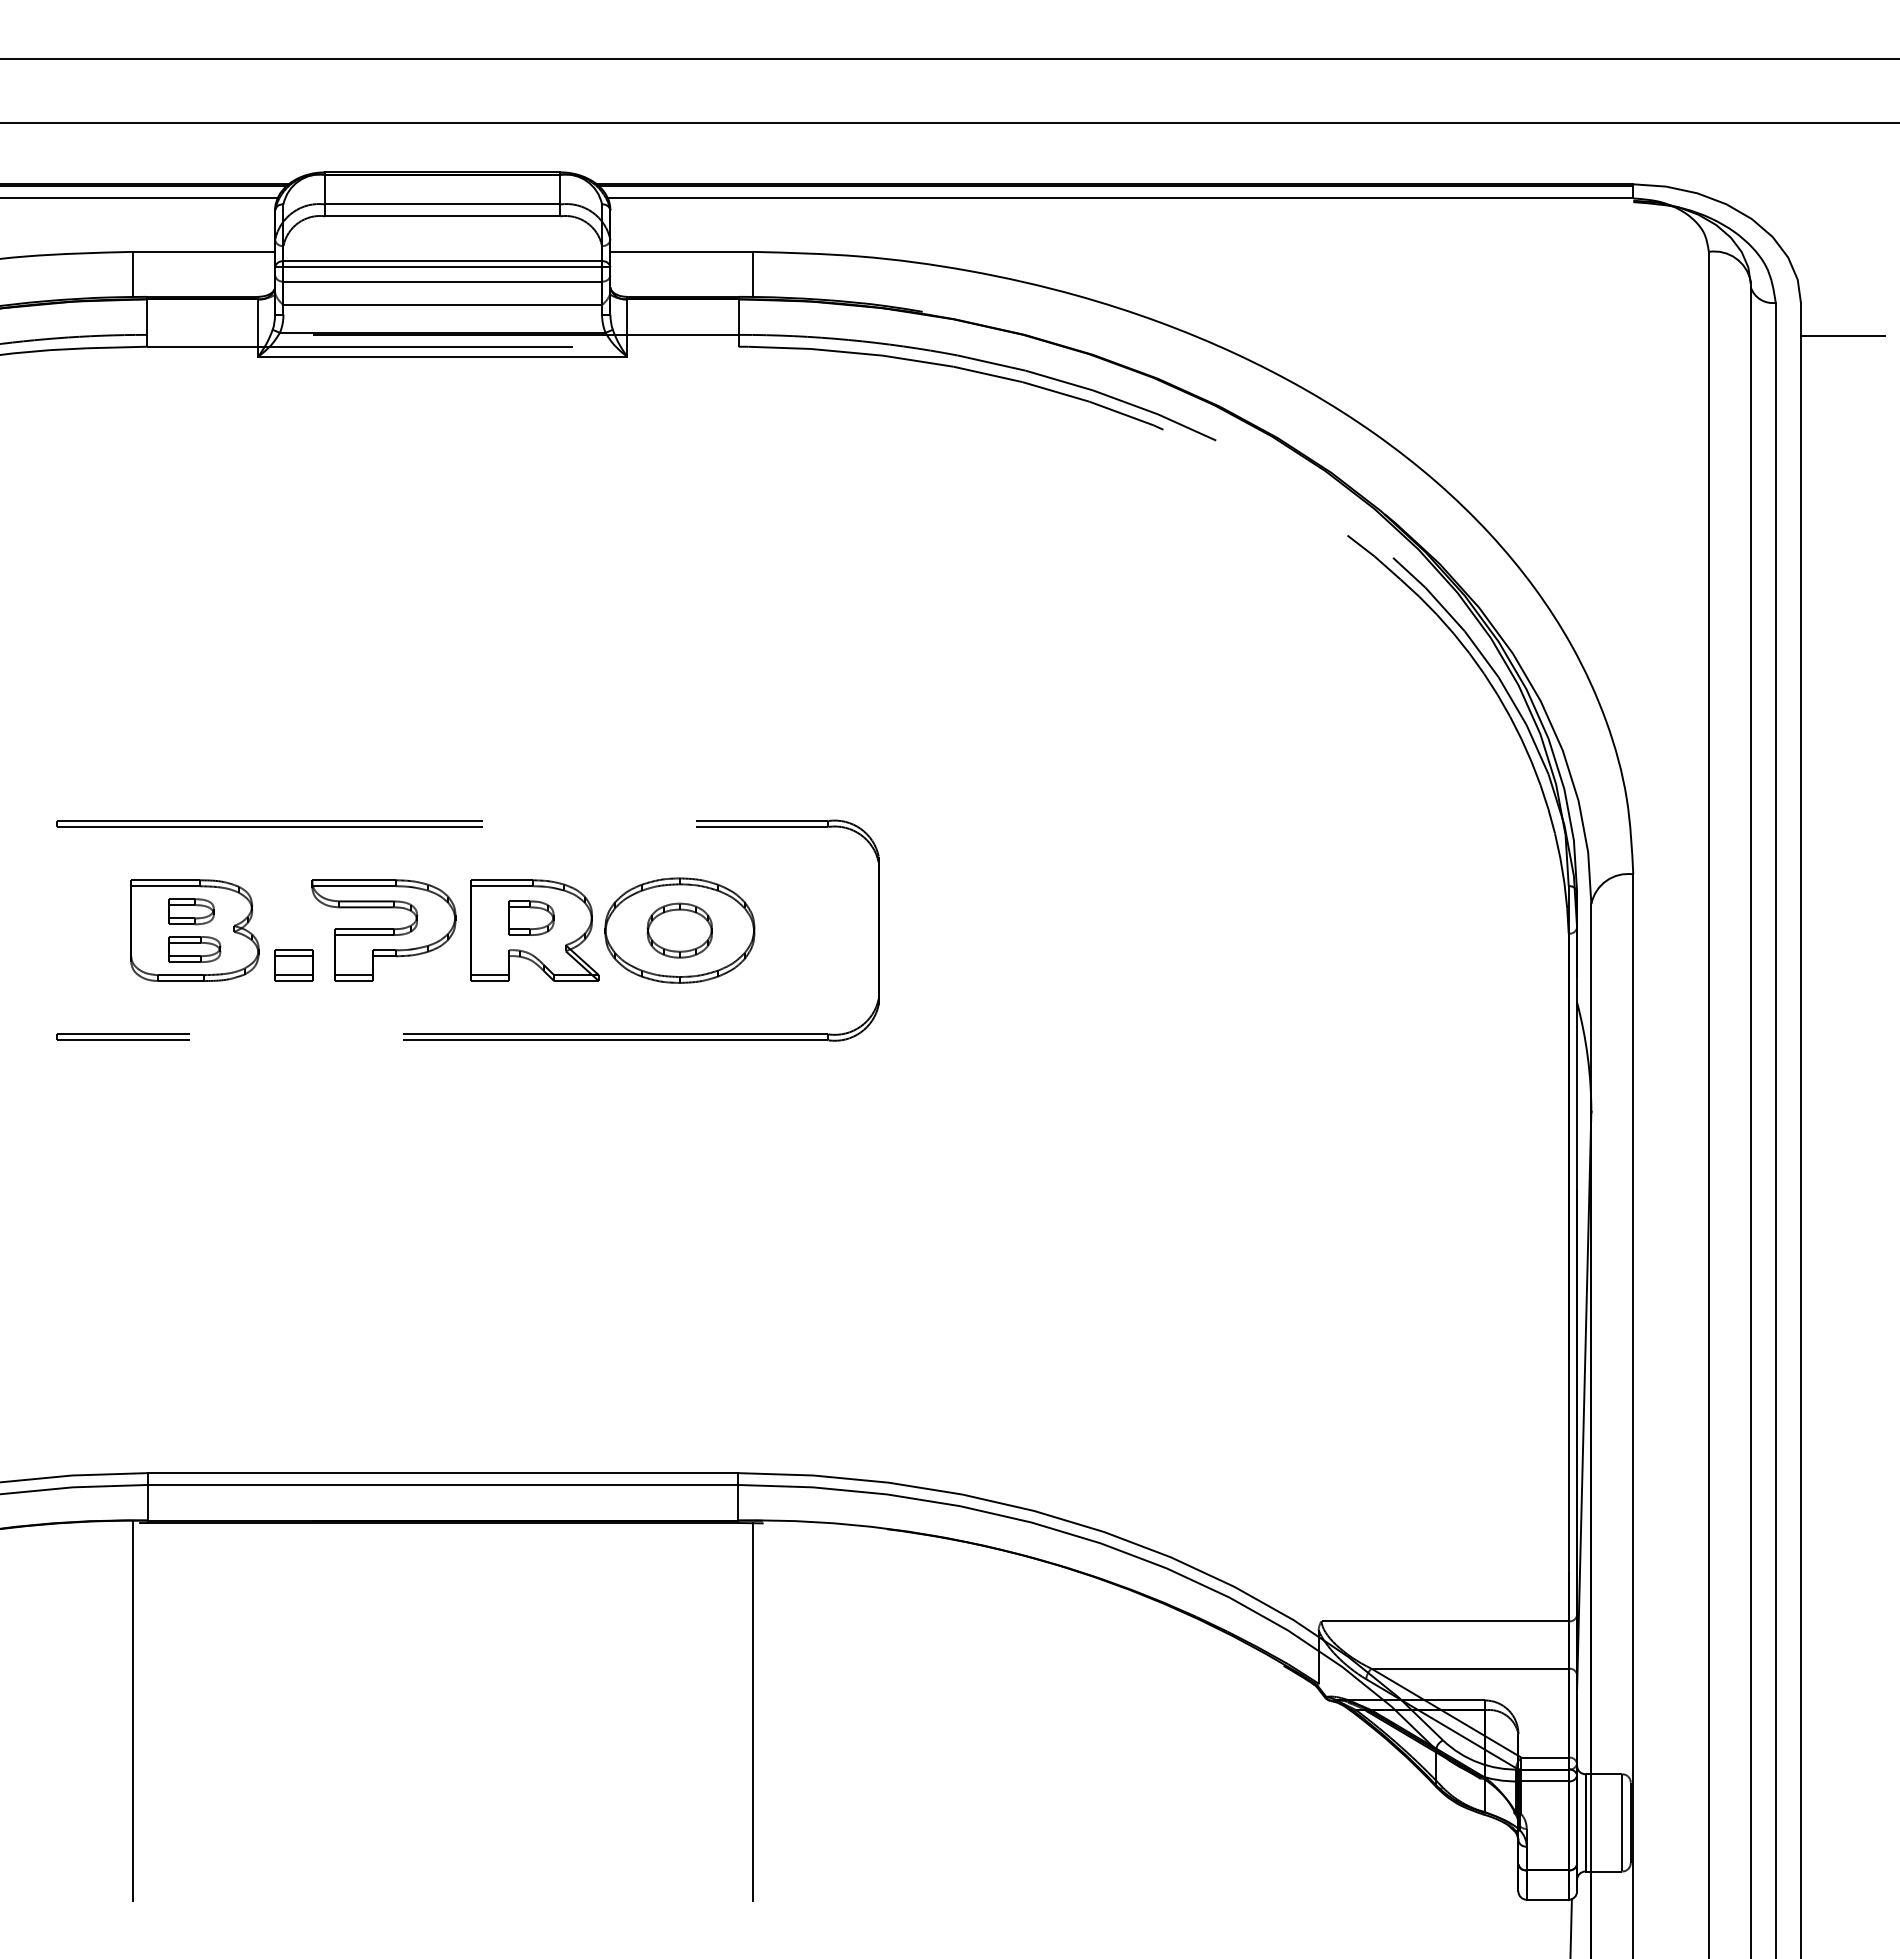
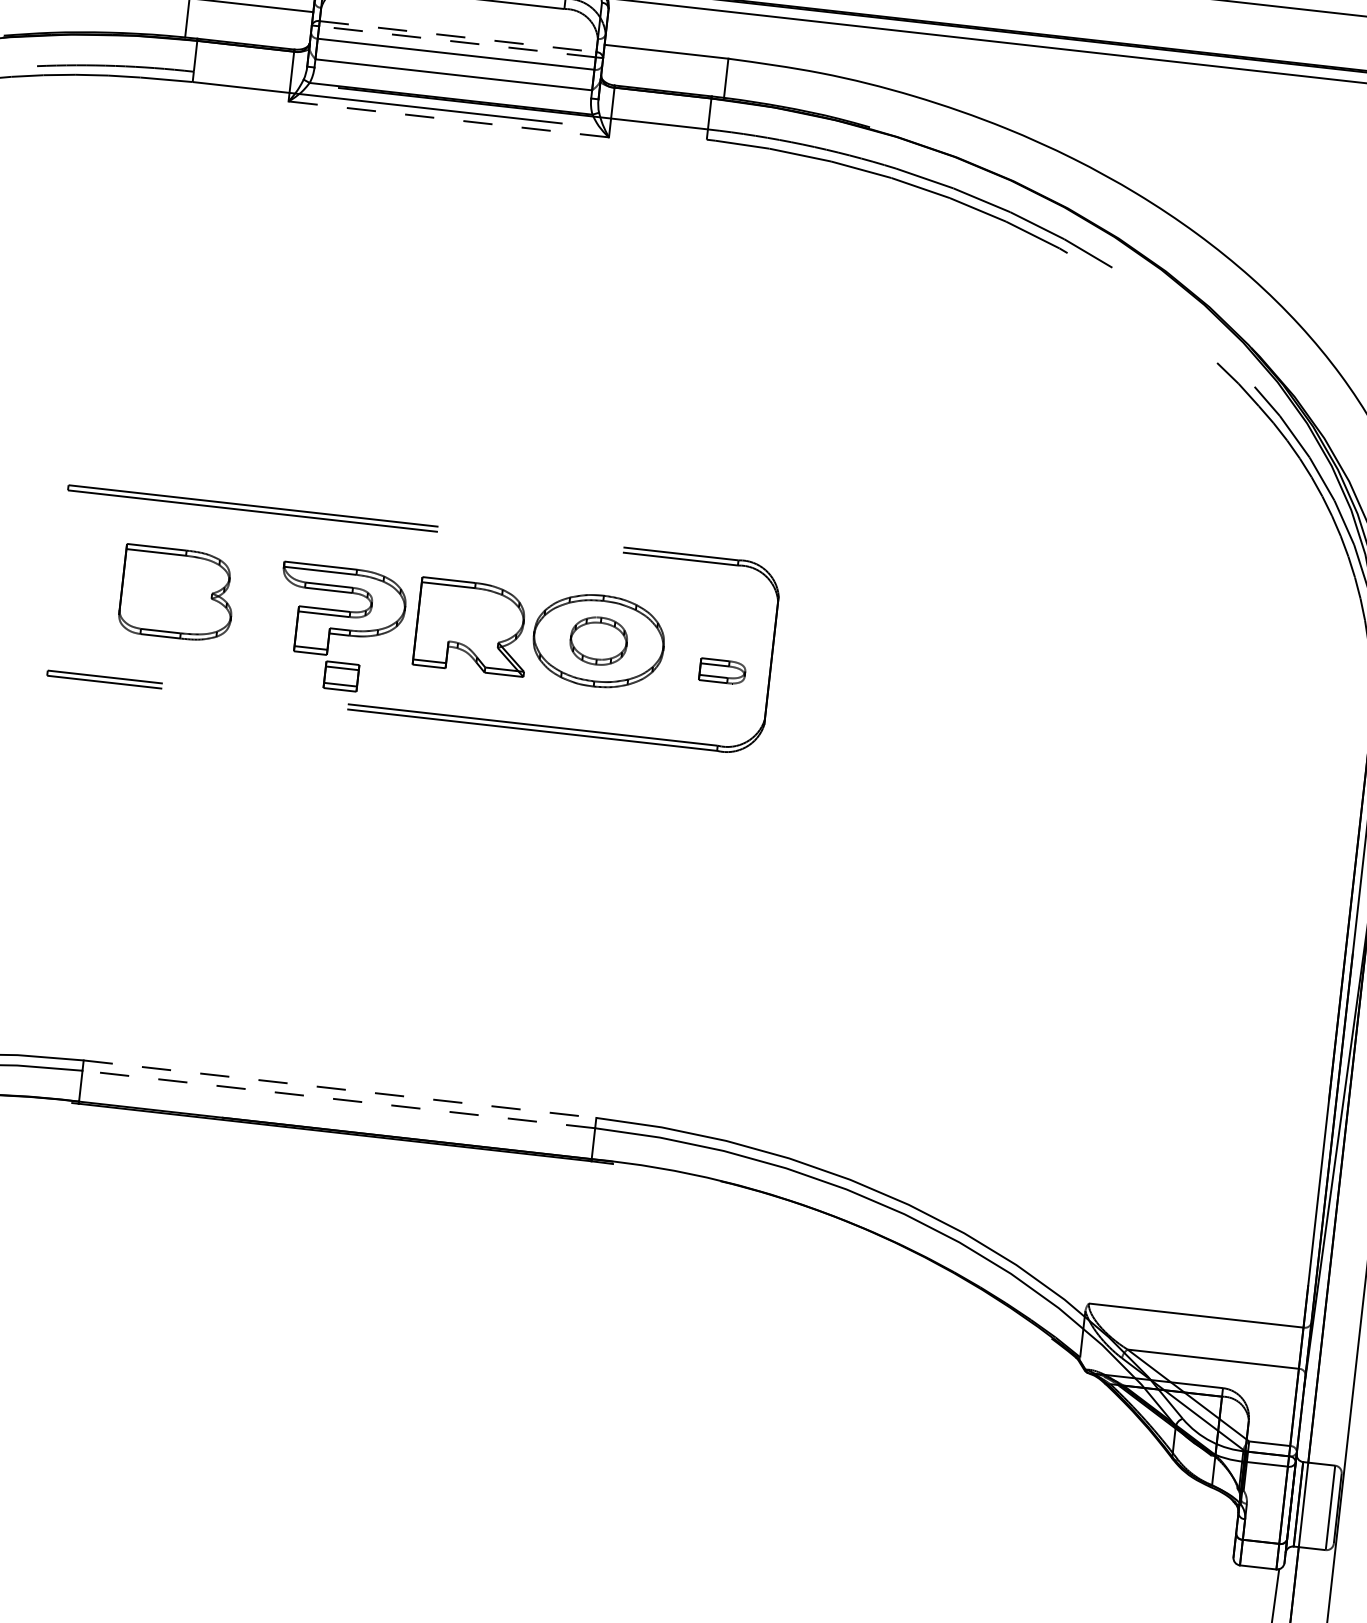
line: (443, 261) -> (458, 36), solid -> dashed
line: (442, 267) -> (457, 42), solid -> dashed
line: (442, 356) -> (448, 119), solid -> dashed
part: (191, 911) -> (176, 576), removed
part: (531, 917) -> (471, 615), removed
part: (194, 949) -> (722, 671), moved
part: (293, 965) -> (341, 676), moved
line: (443, 1473) -> (340, 1089), solid -> dashed
line: (442, 1484) -> (338, 1099), solid -> dashed
line: (132, 1710) -> (47, 1265), removed
line: (752, 1711) -> (585, 1326), removed

